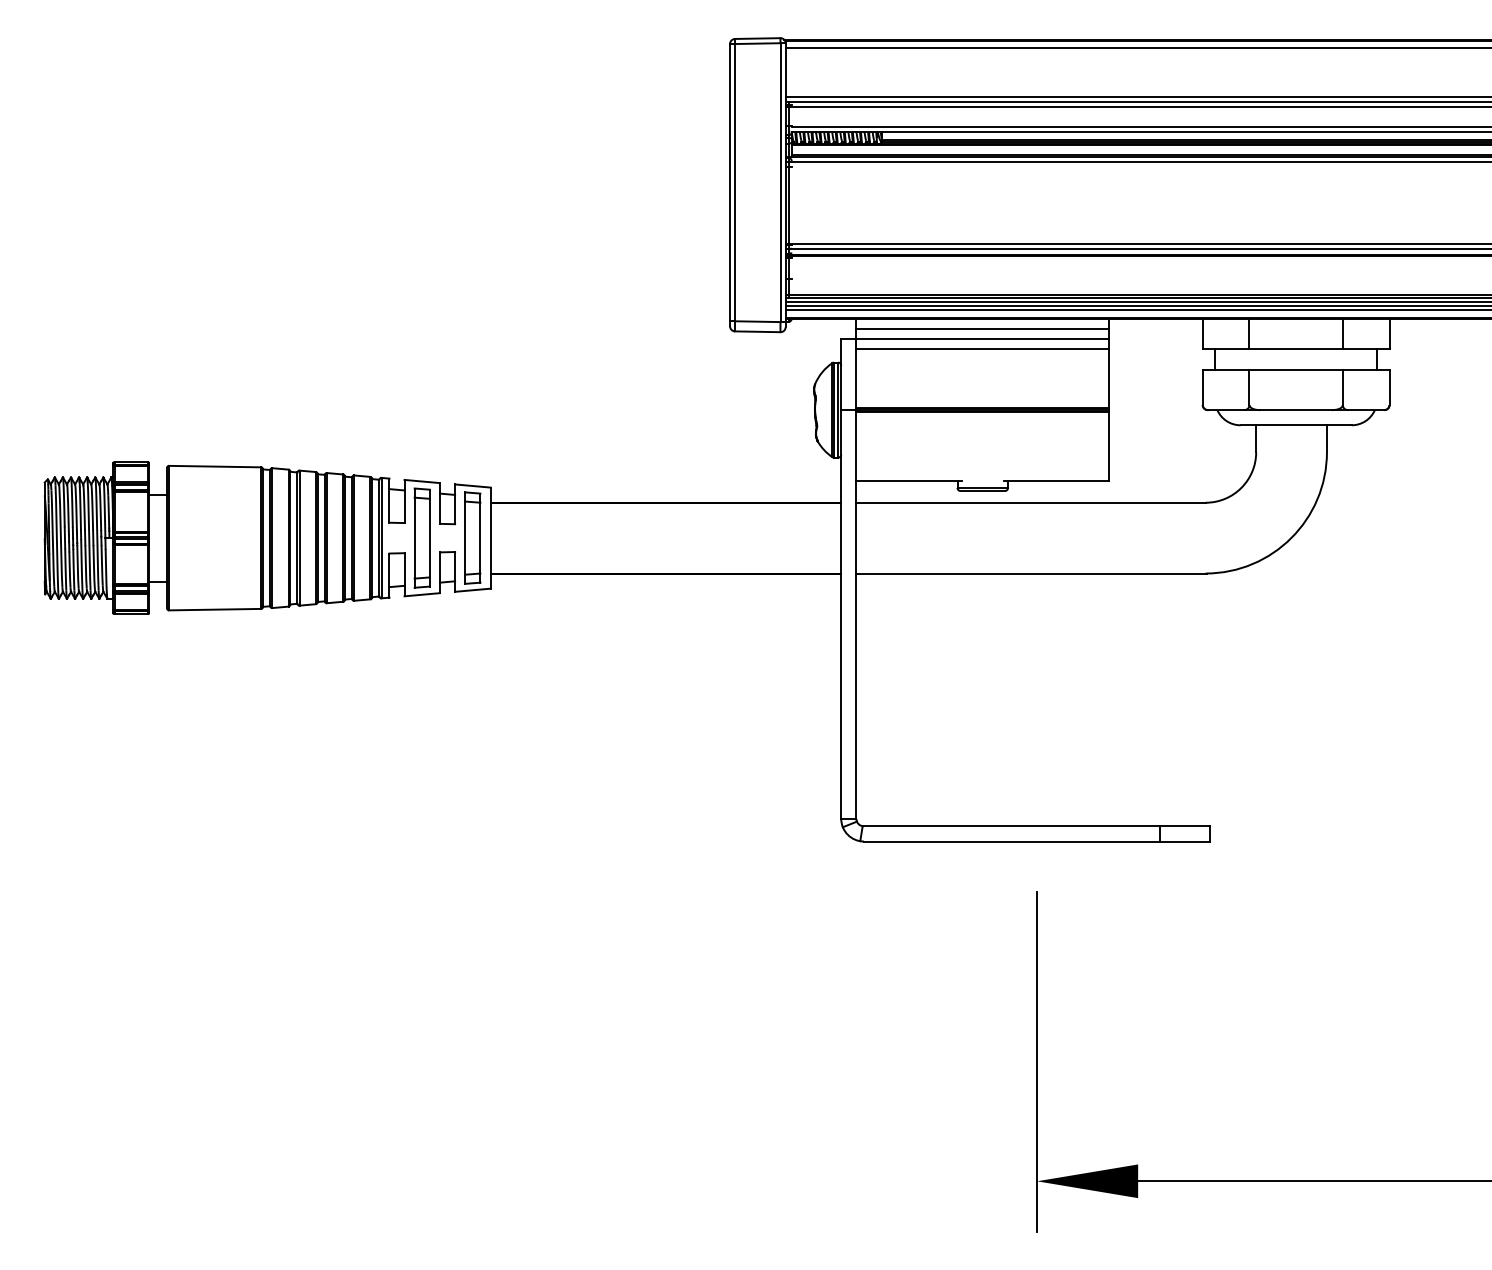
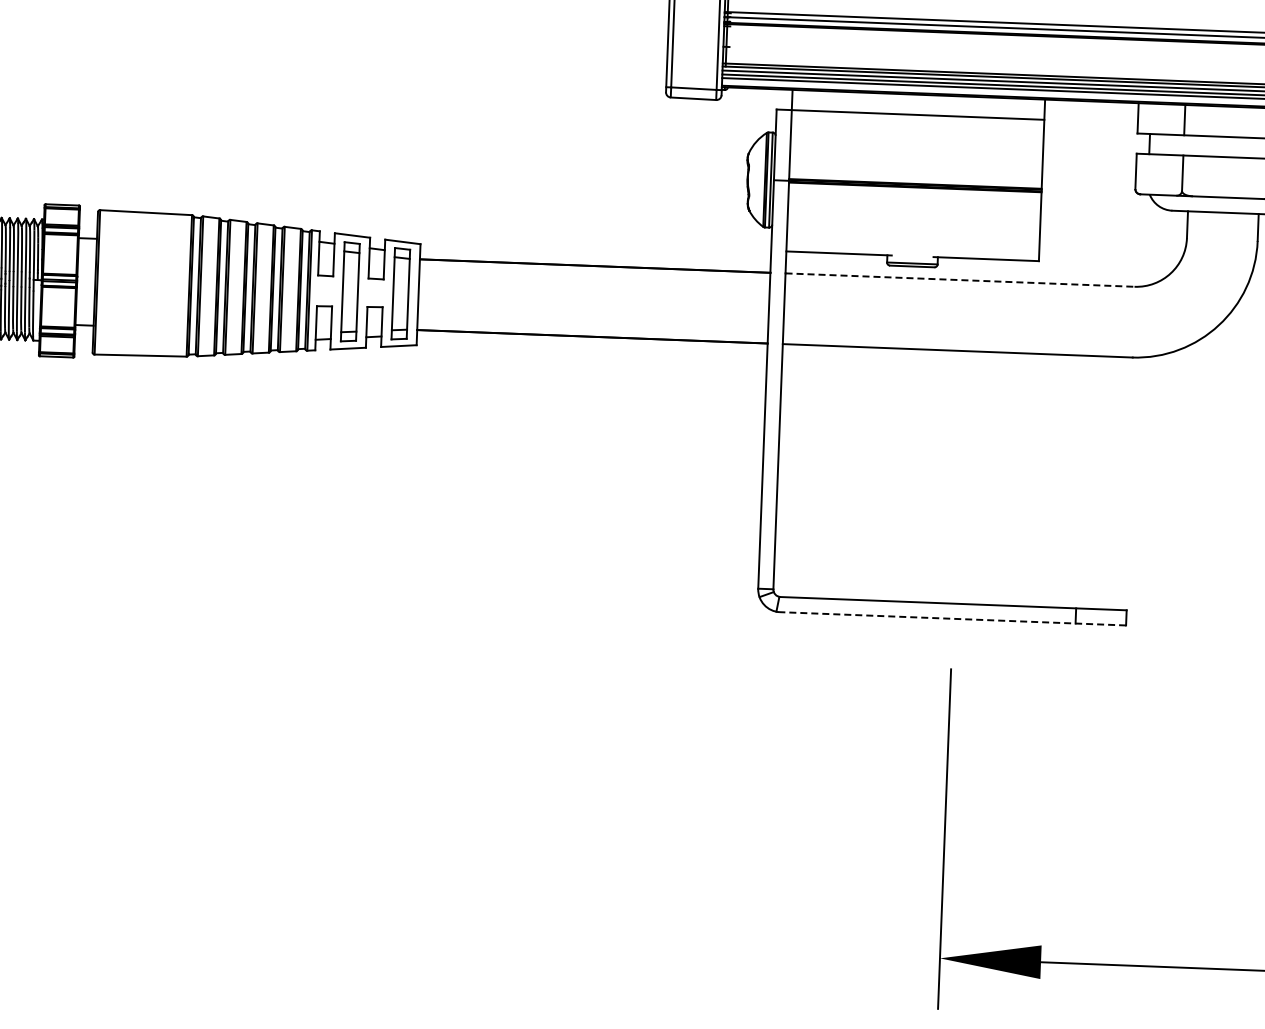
line: (982, 329) -> (918, 105), removed
line: (982, 349) -> (917, 125), removed
line: (1031, 502) -> (960, 279), solid -> dashed
line: (1036, 841) -> (952, 618), solid -> dashed

